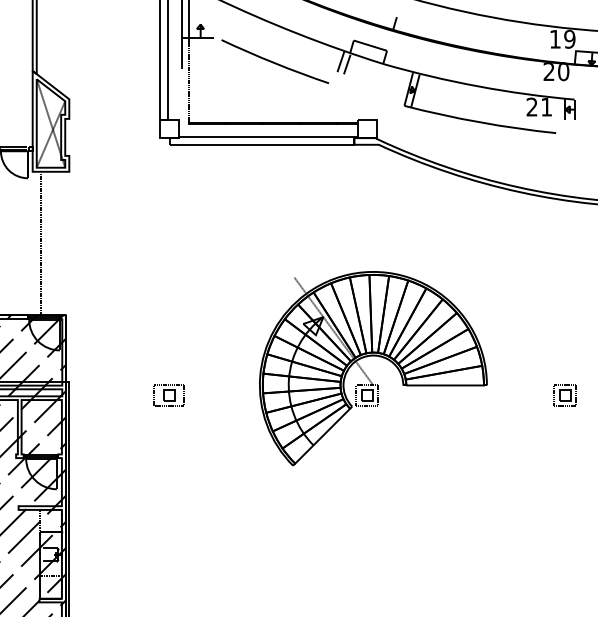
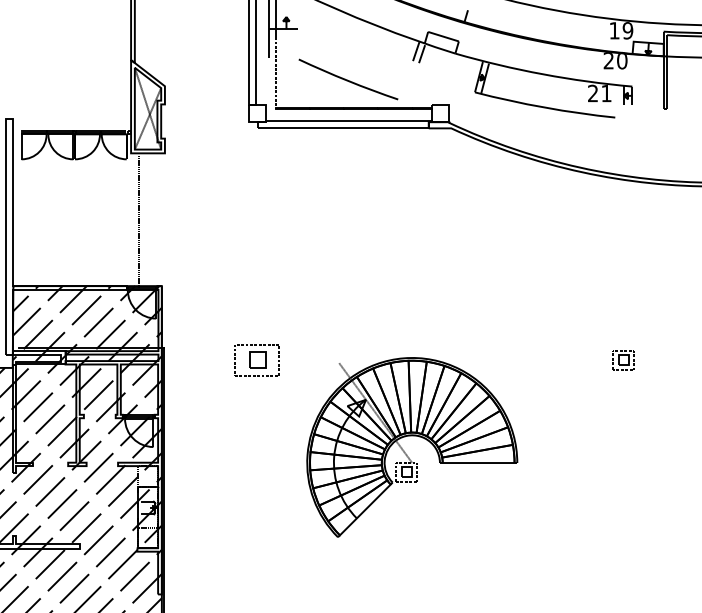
curve: (274, 61) -> (347, 79), moved
part: (367, 375) -> (406, 453), moved
part: (169, 395) -> (257, 360), size x1.6

